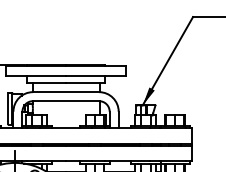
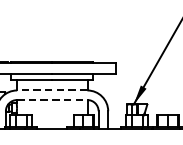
line: (65, 92) -> (51, 90), solid -> dashed
line: (66, 101) -> (52, 100), solid -> dashed

